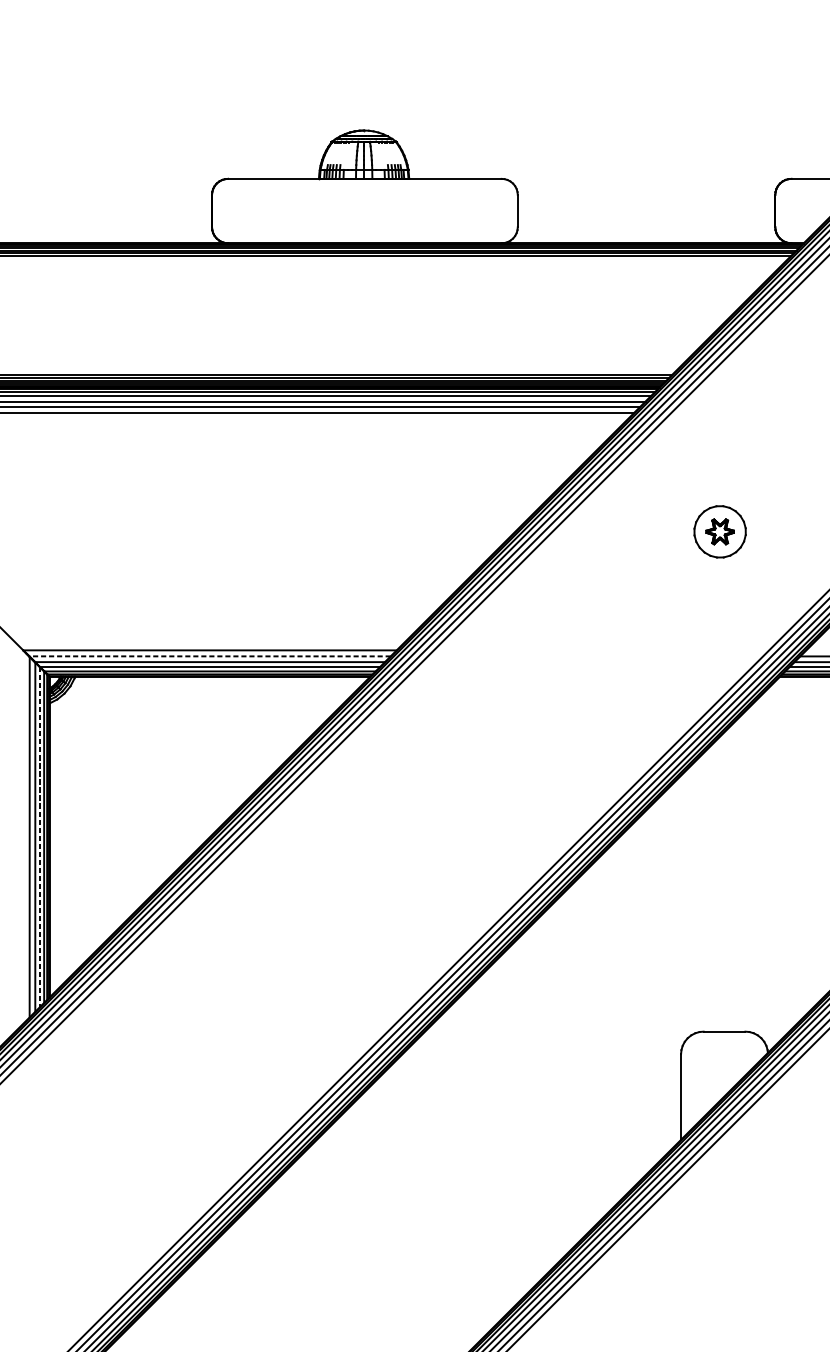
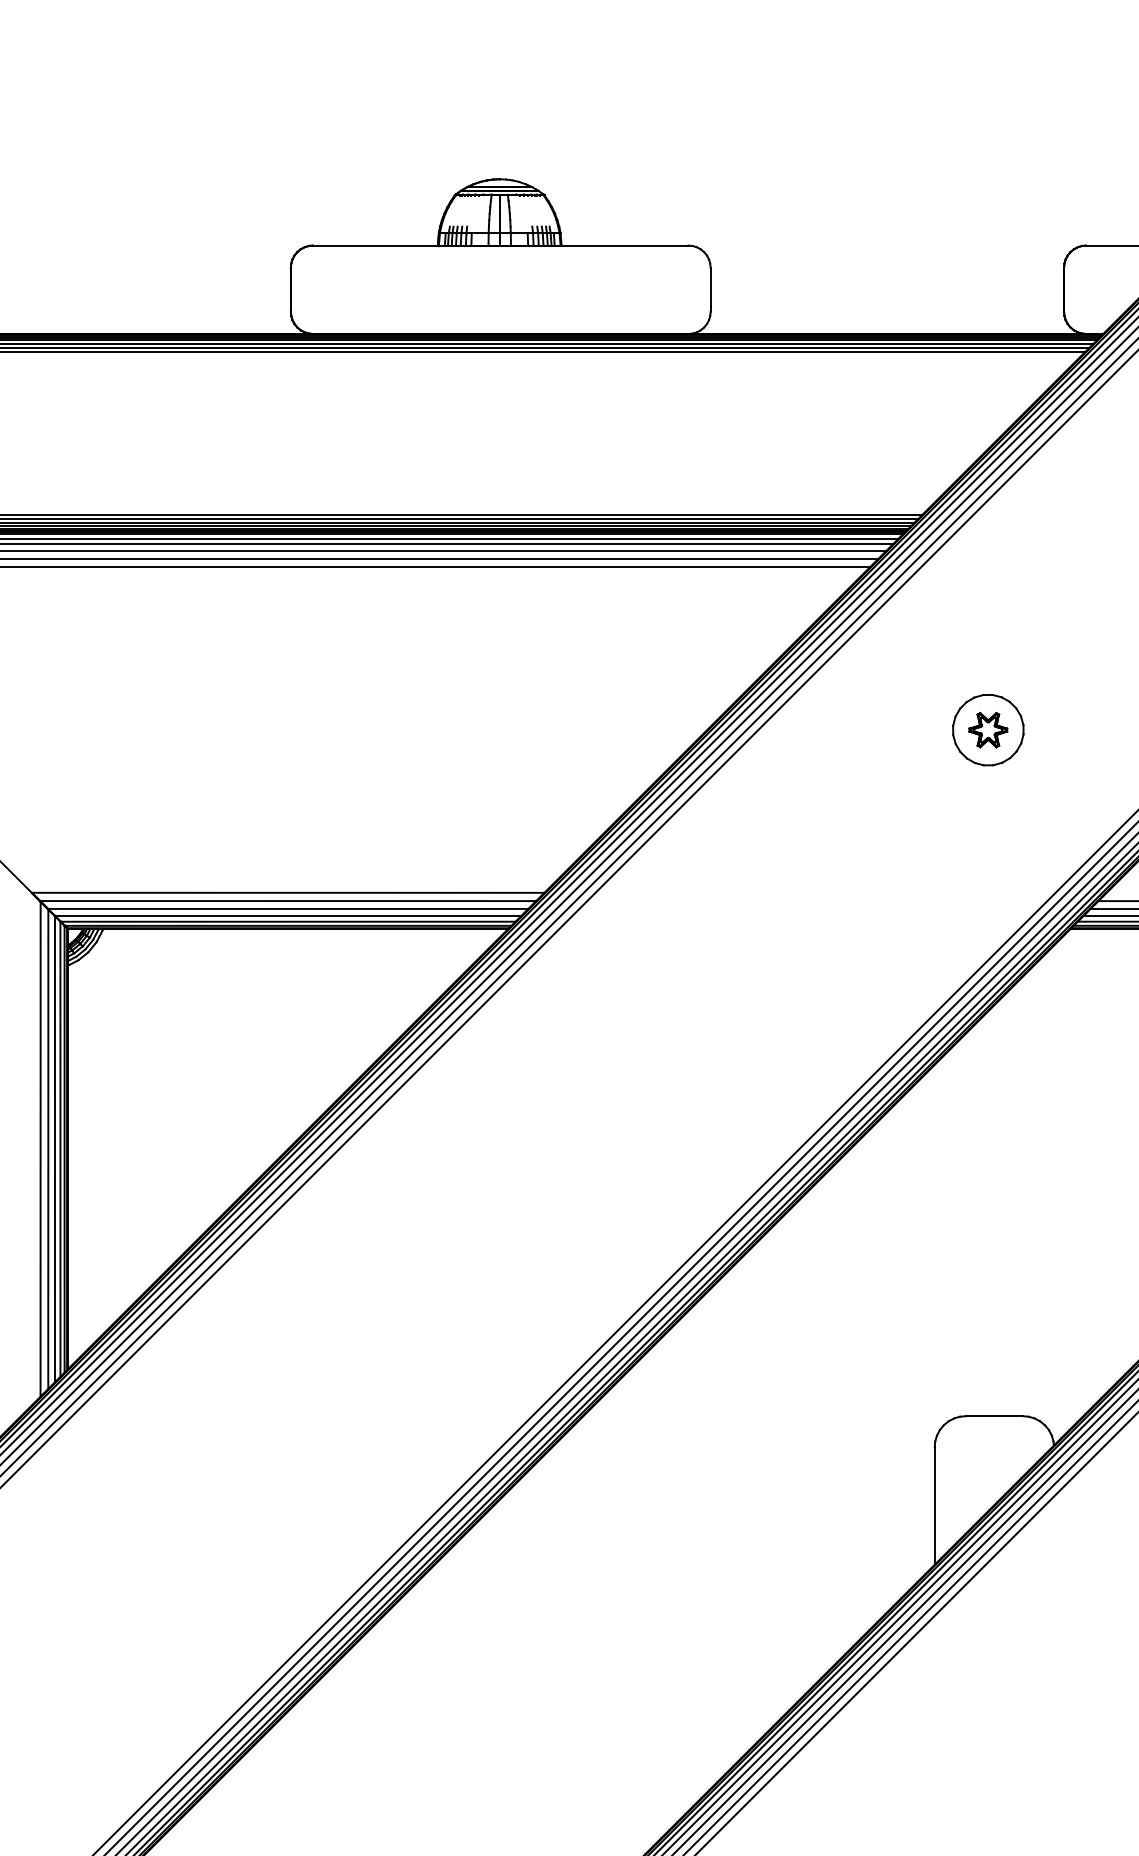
line: (209, 656) -> (287, 901), dashed -> solid
line: (39, 837) -> (54, 1149), dashed -> solid

